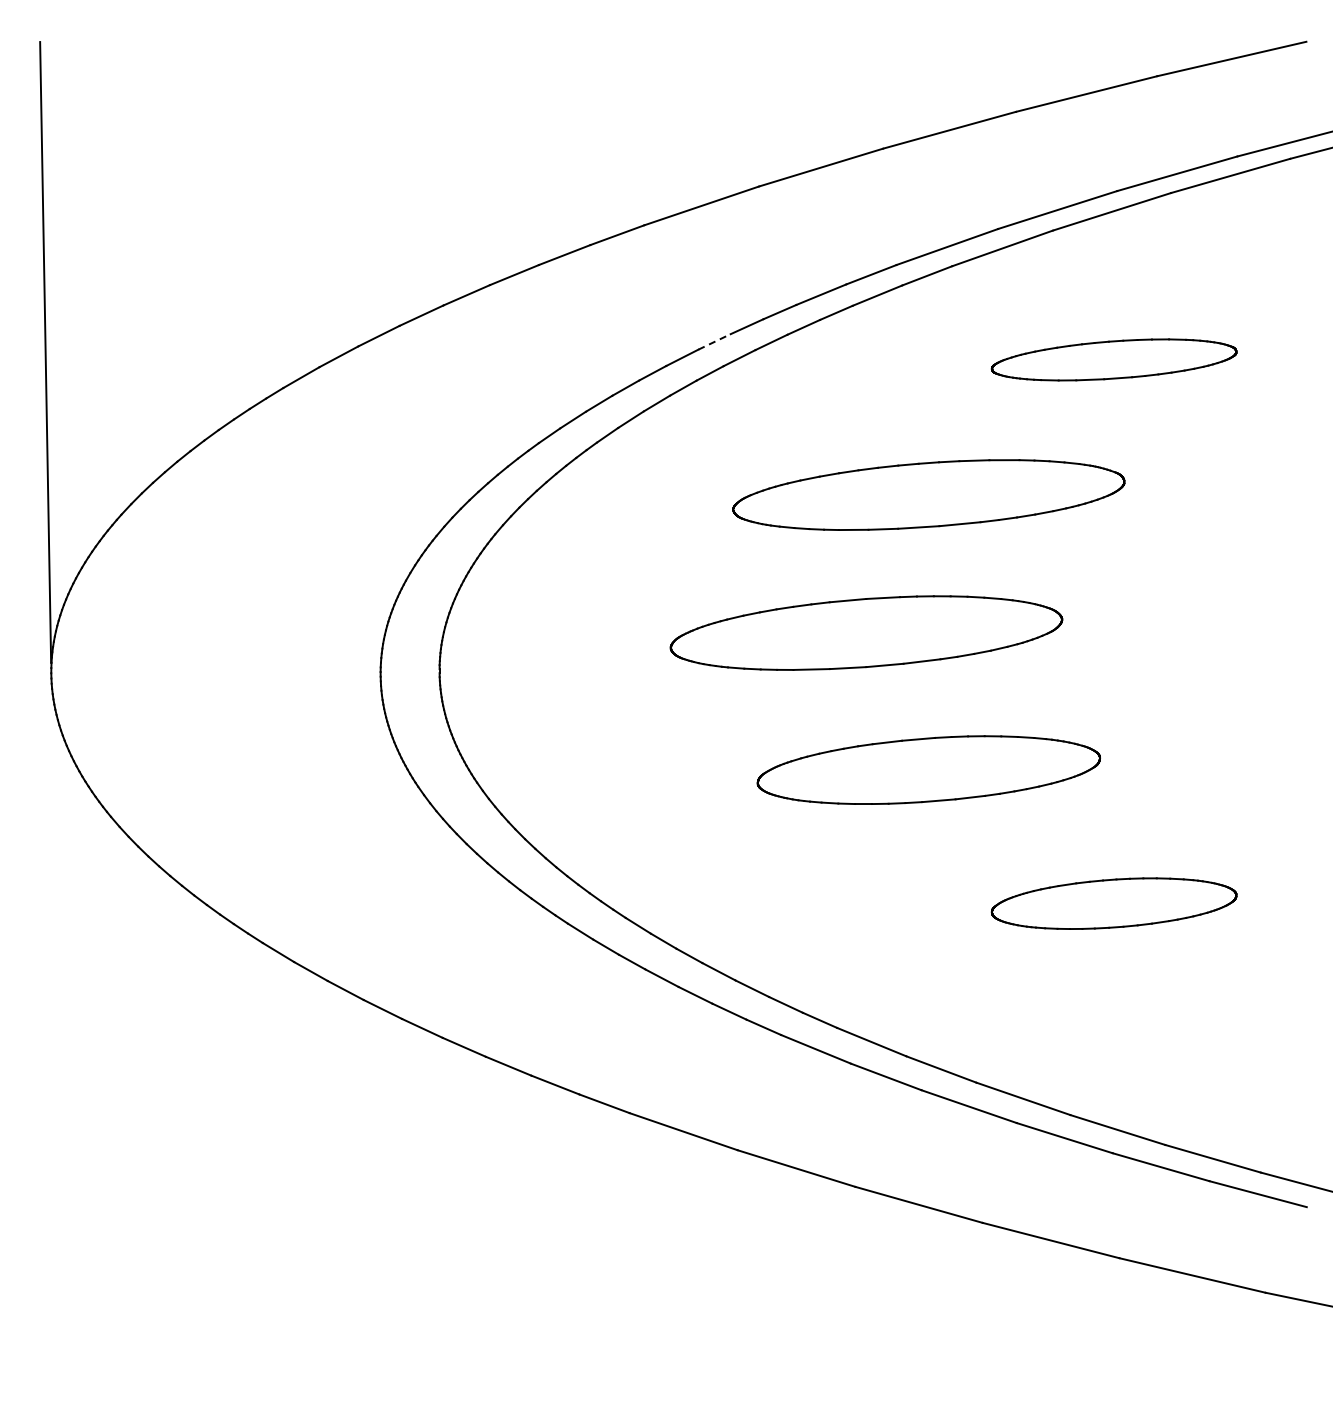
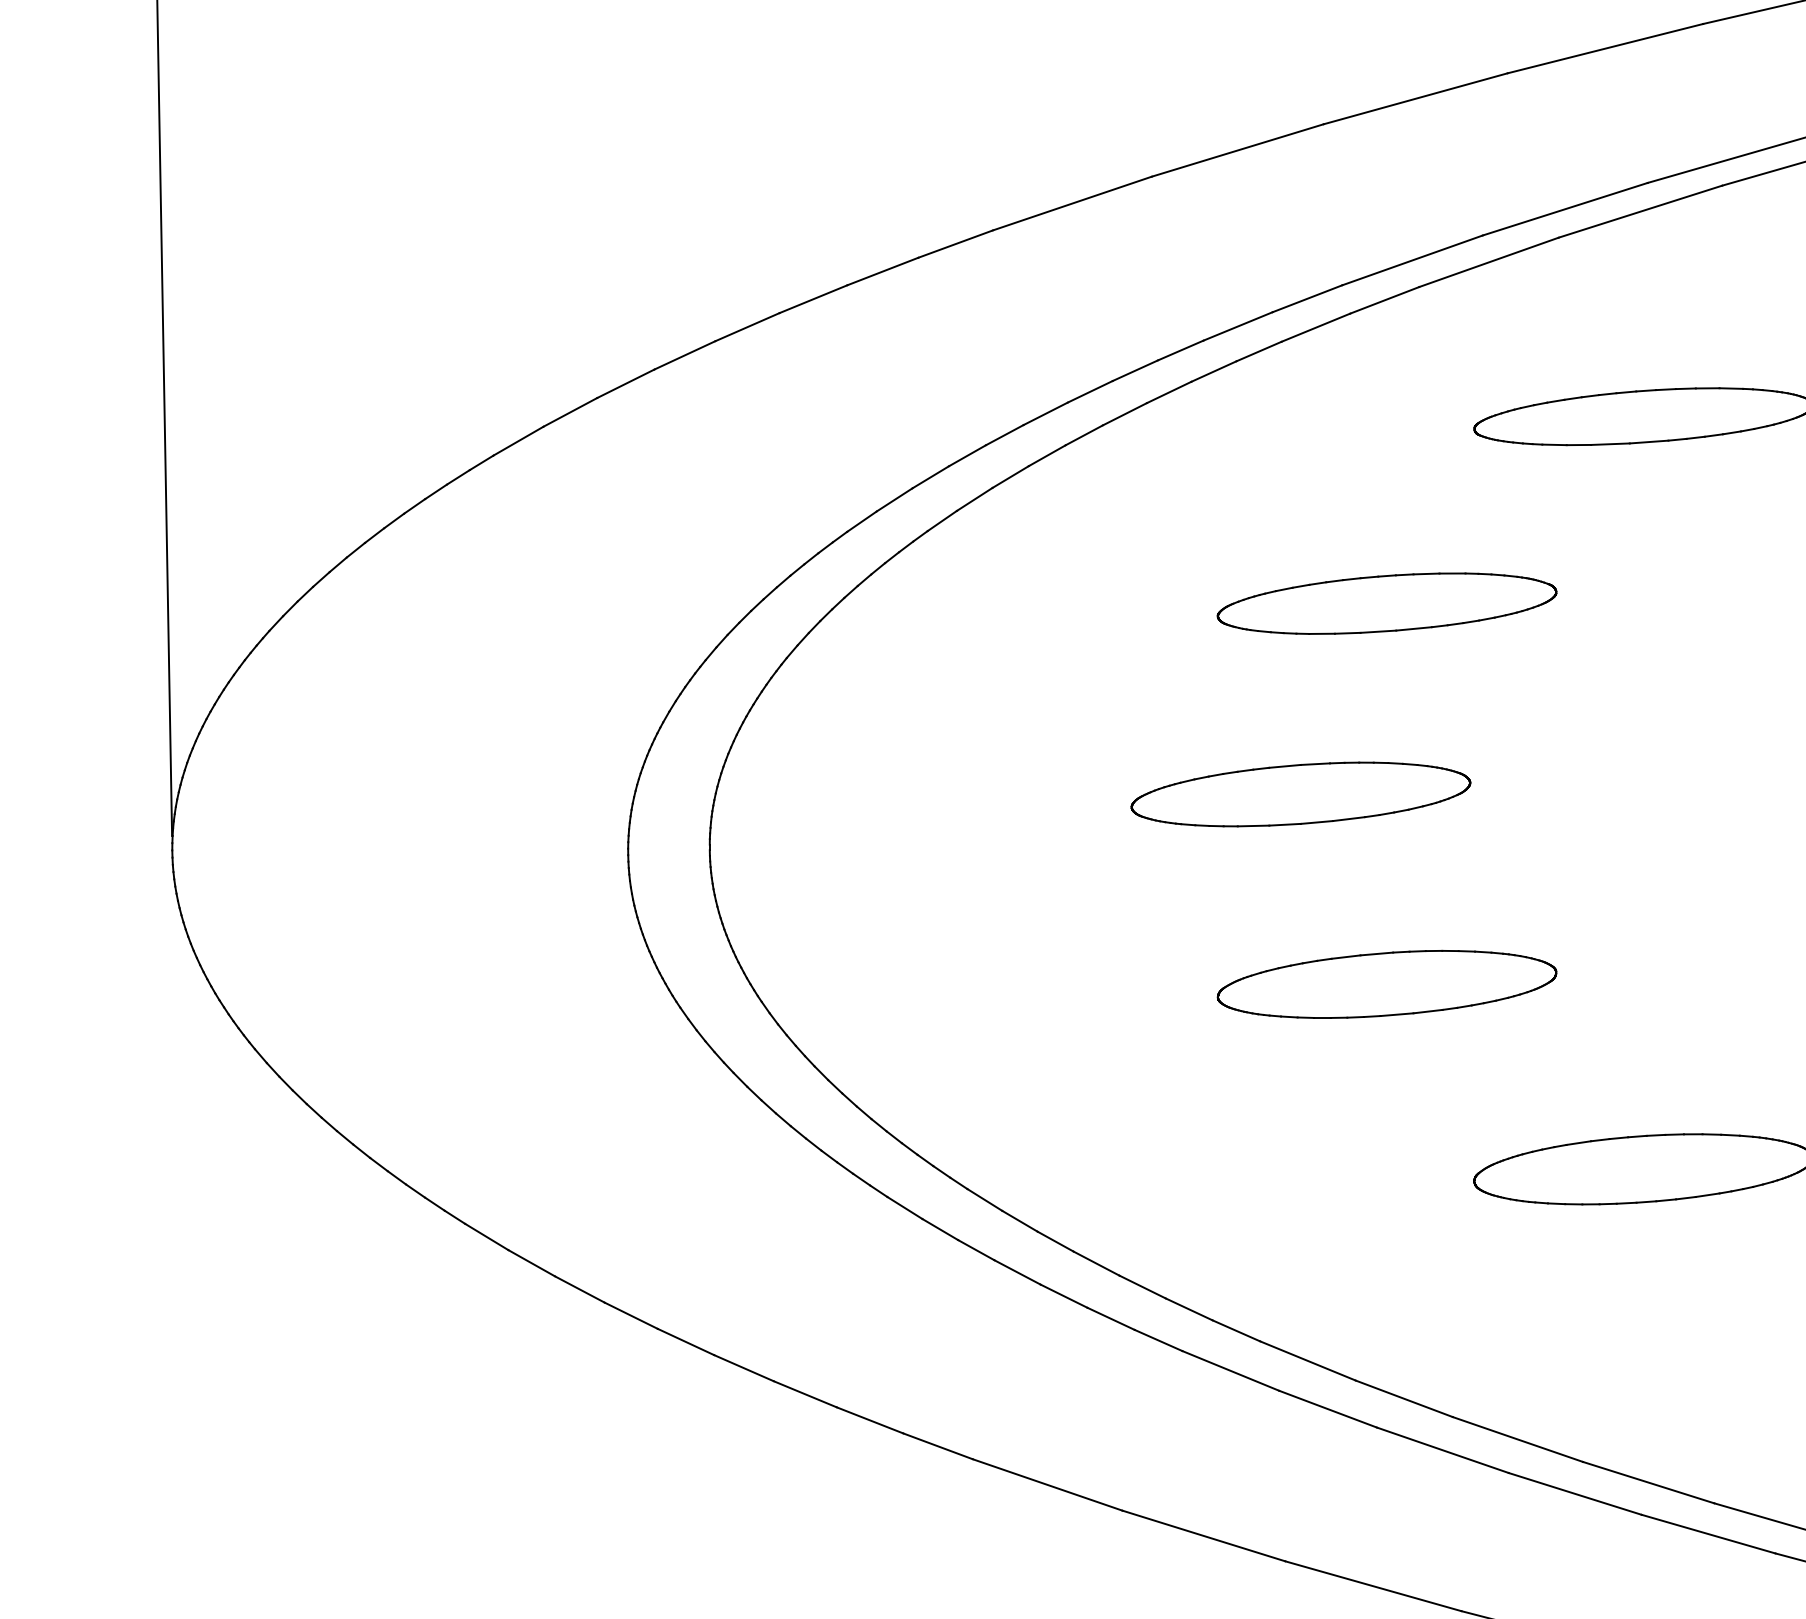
line: (714, 341) -> (1090, 391), dashed -> solid
part: (928, 494) -> (1386, 602), size x0.62
part: (866, 632) -> (1300, 793), size x0.62
part: (928, 769) -> (1386, 983), size x0.71

